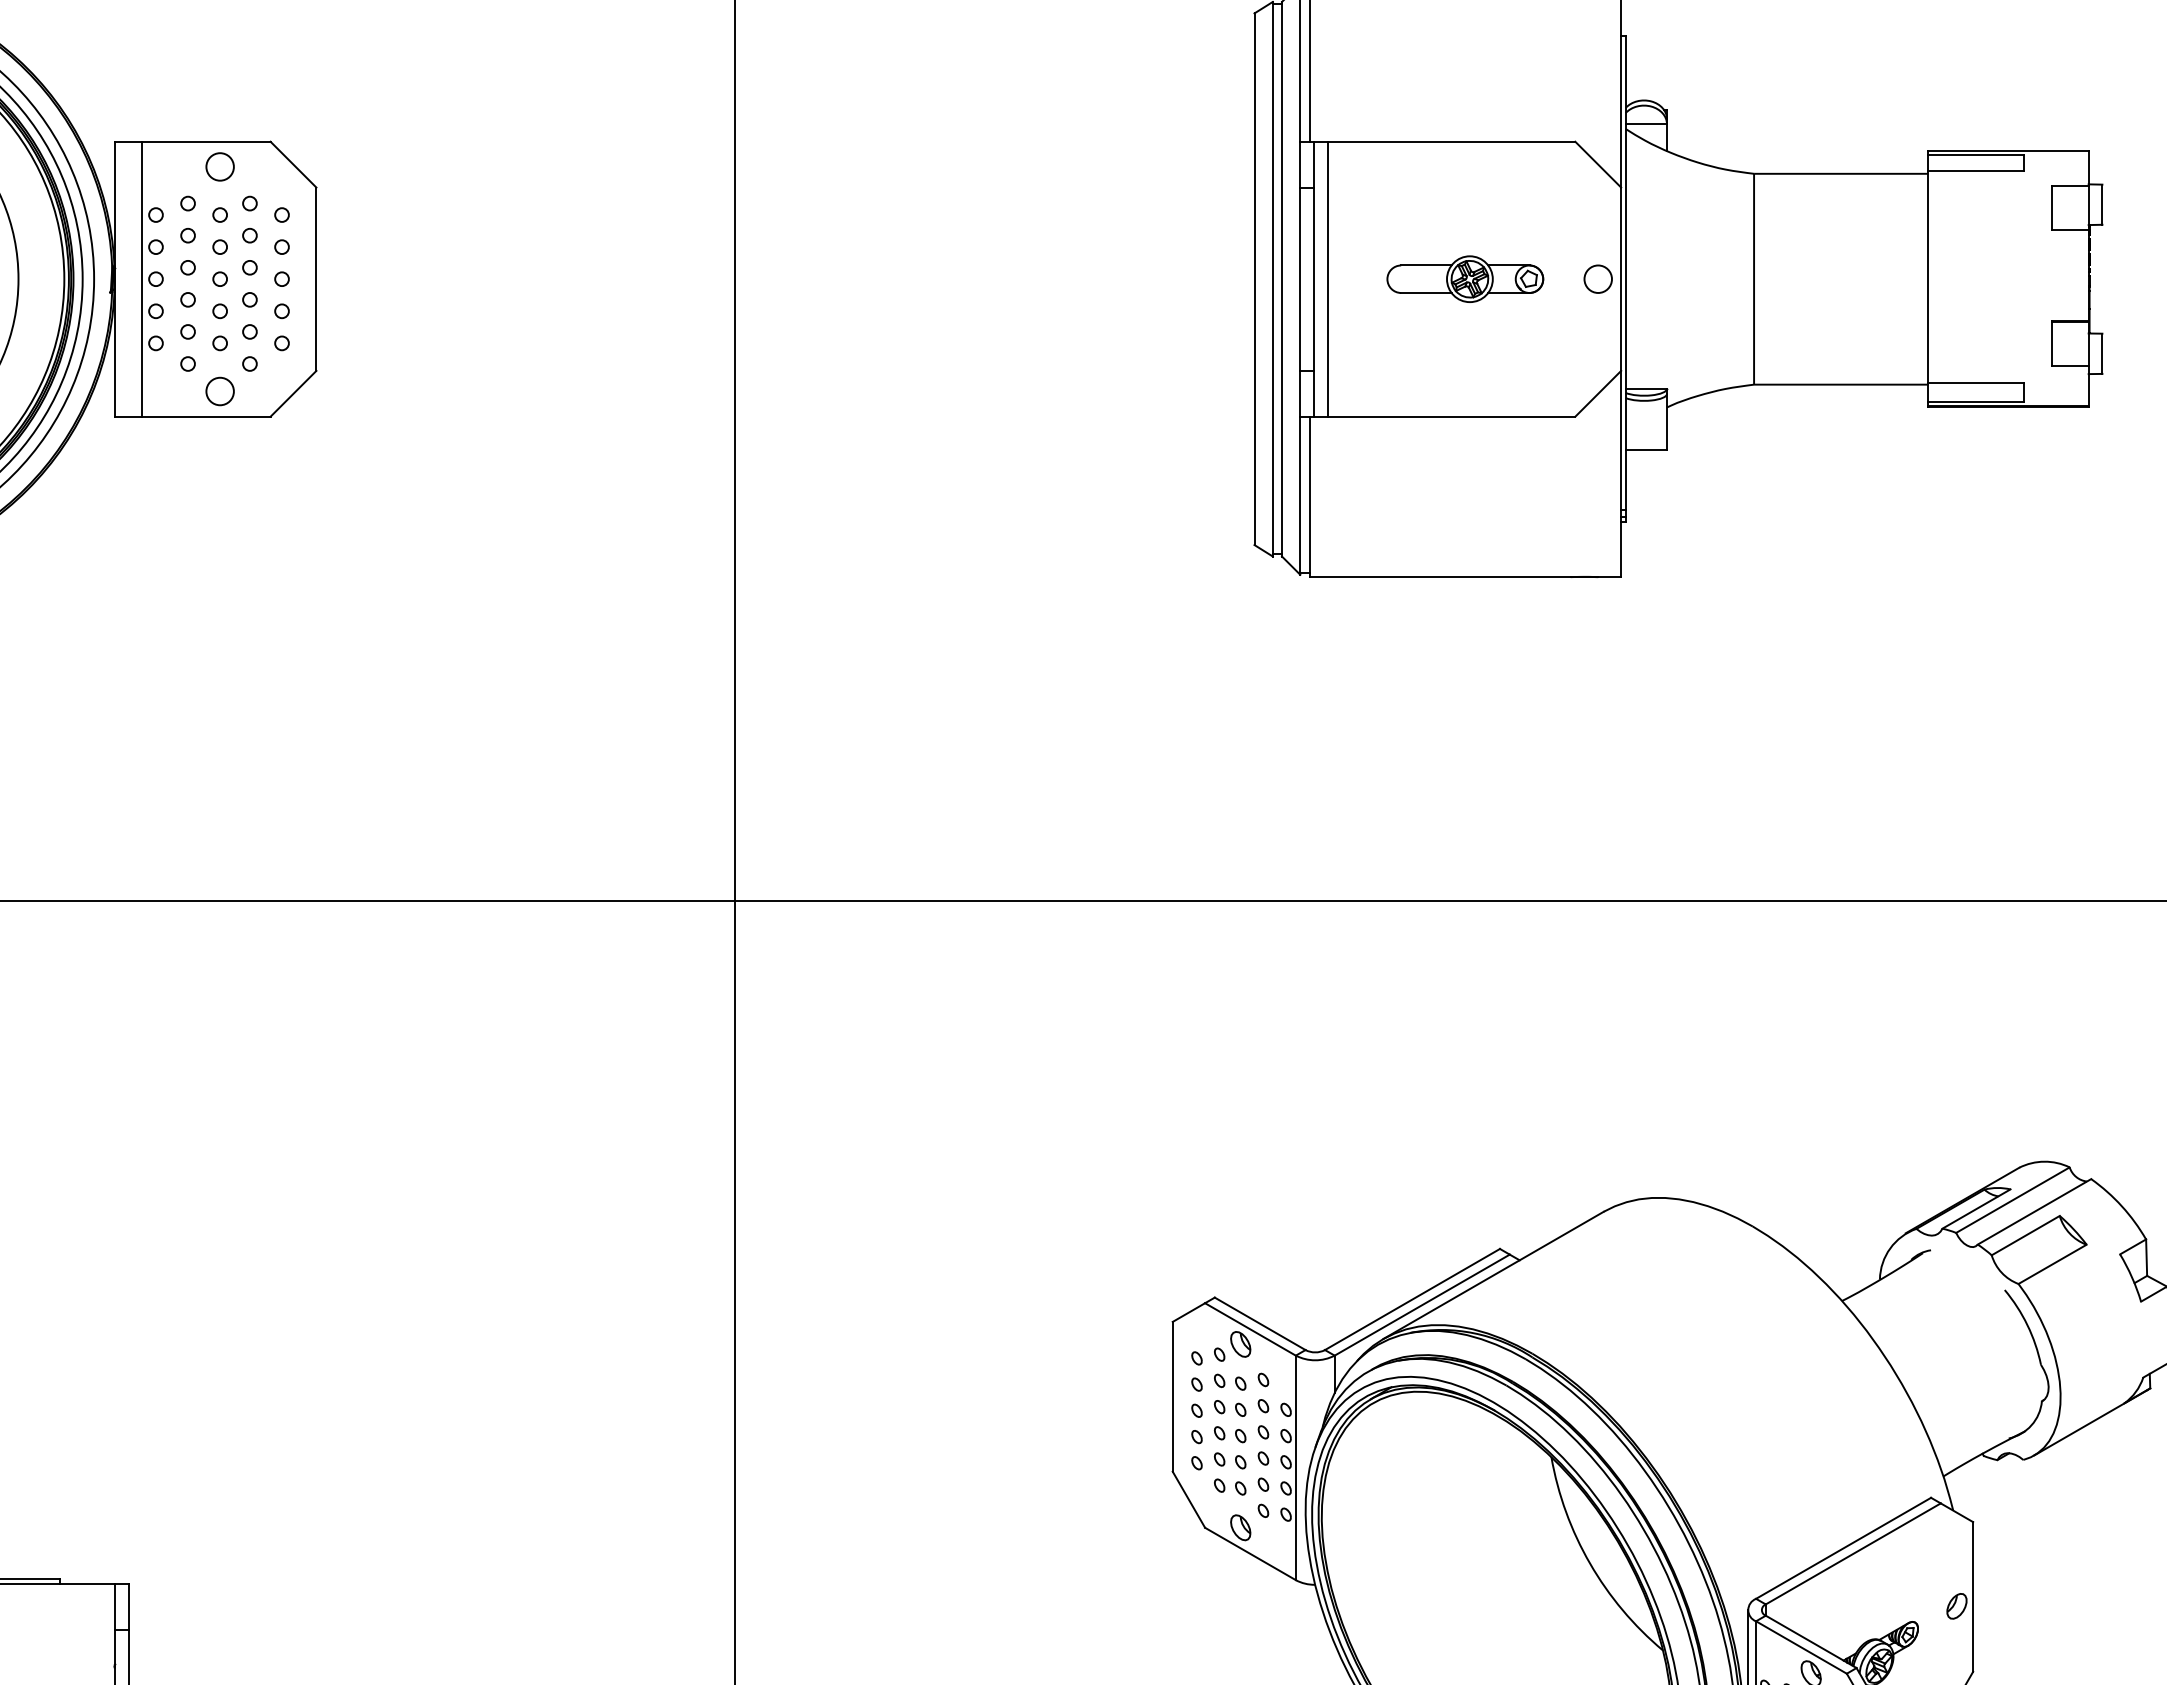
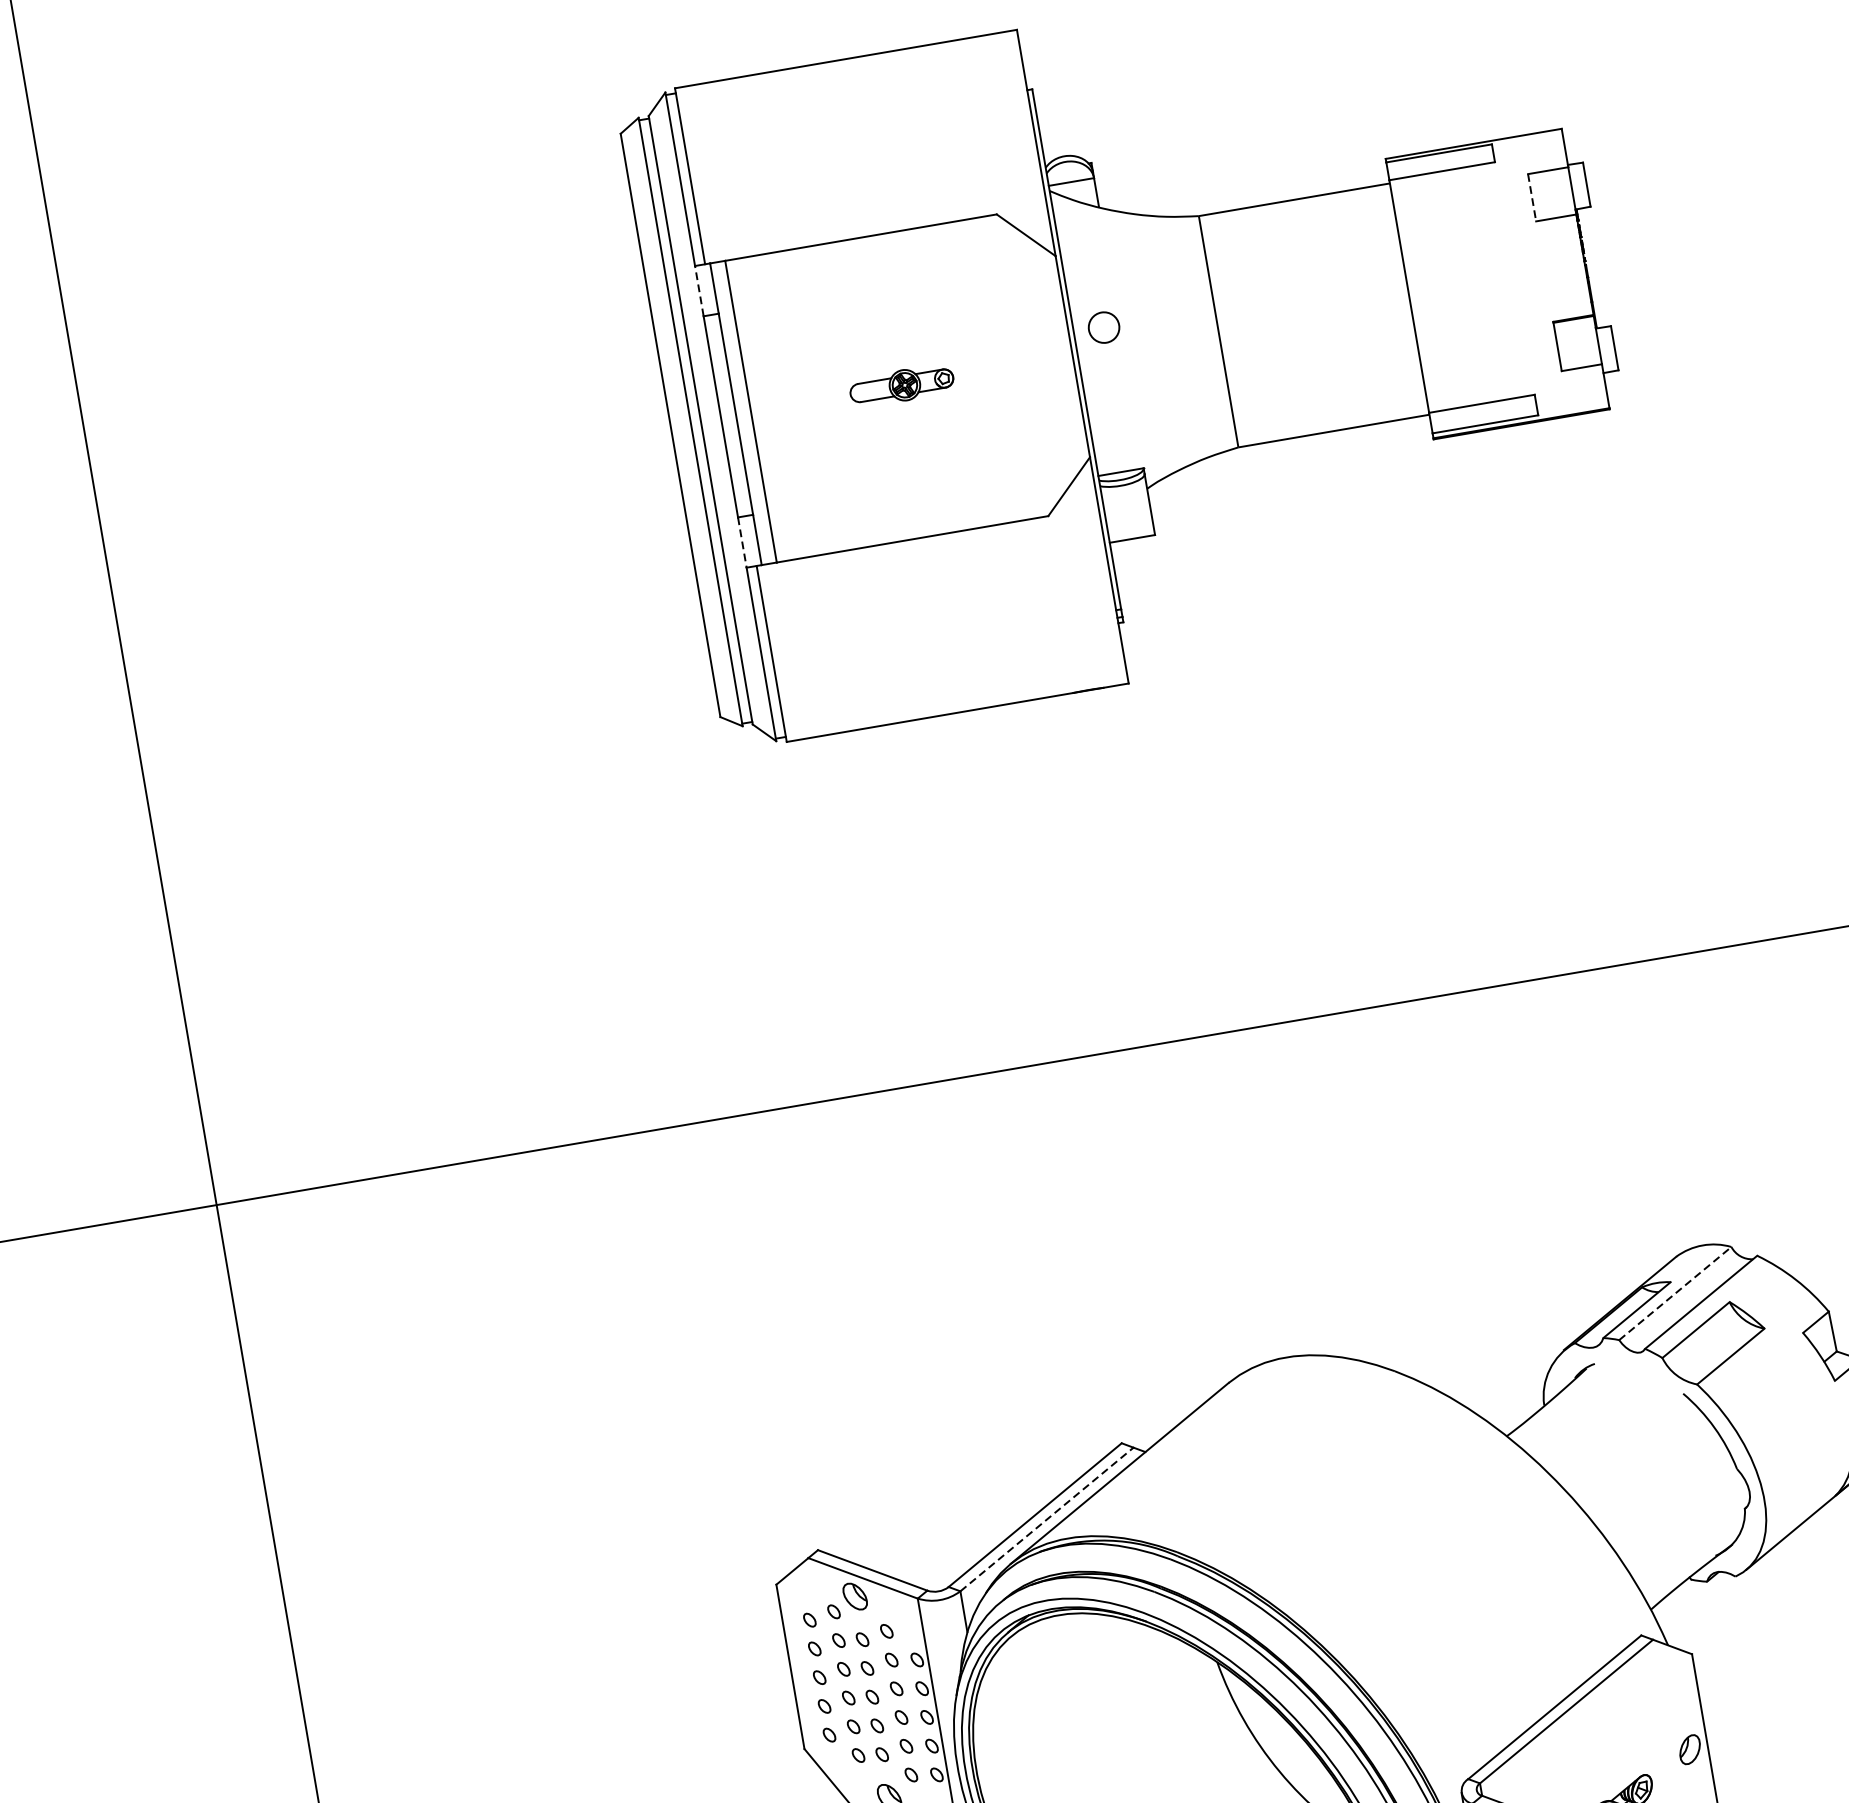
line: (1300, 164) -> (699, 290), solid -> dashed
line: (2051, 208) -> (1531, 198), solid -> dashed
part: (1465, 278) -> (901, 385), size x0.6
circle: (1597, 278) -> (1103, 326), moved
line: (1300, 393) -> (742, 542), solid -> dashed
line: (2013, 1199) -> (1675, 1292), solid -> dashed
line: (1422, 1304) -> (1047, 1518), solid -> dashed

